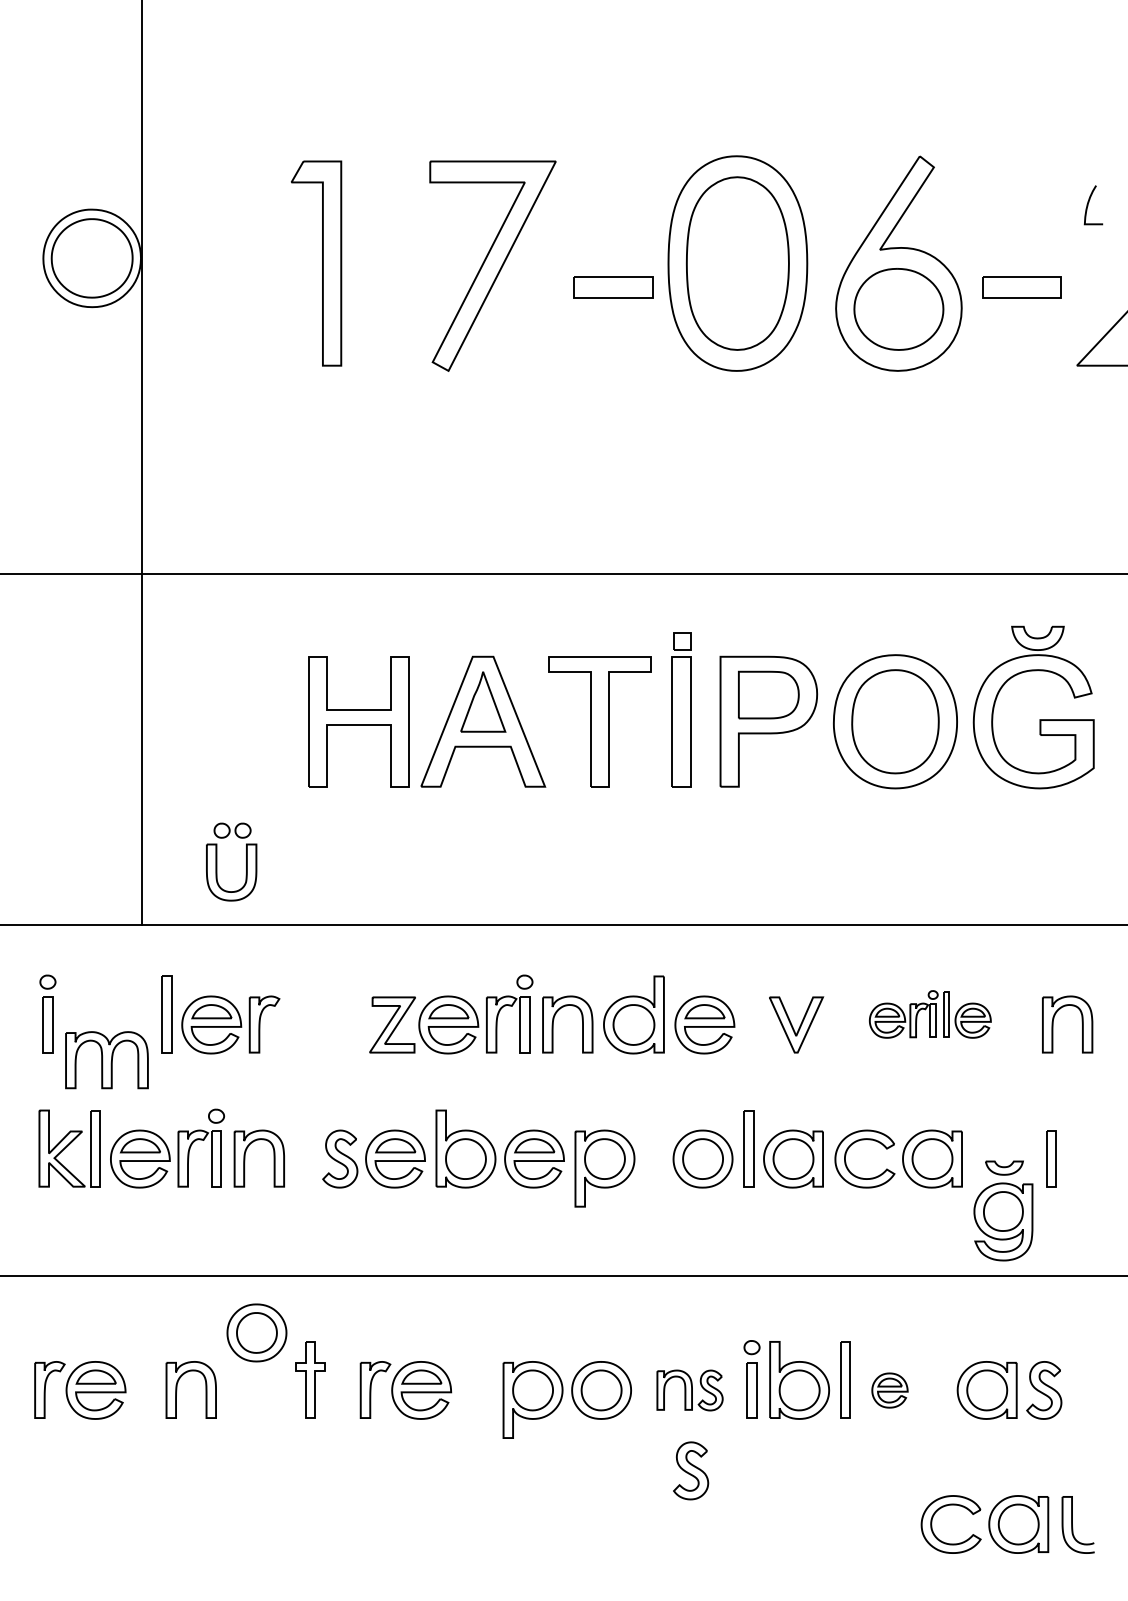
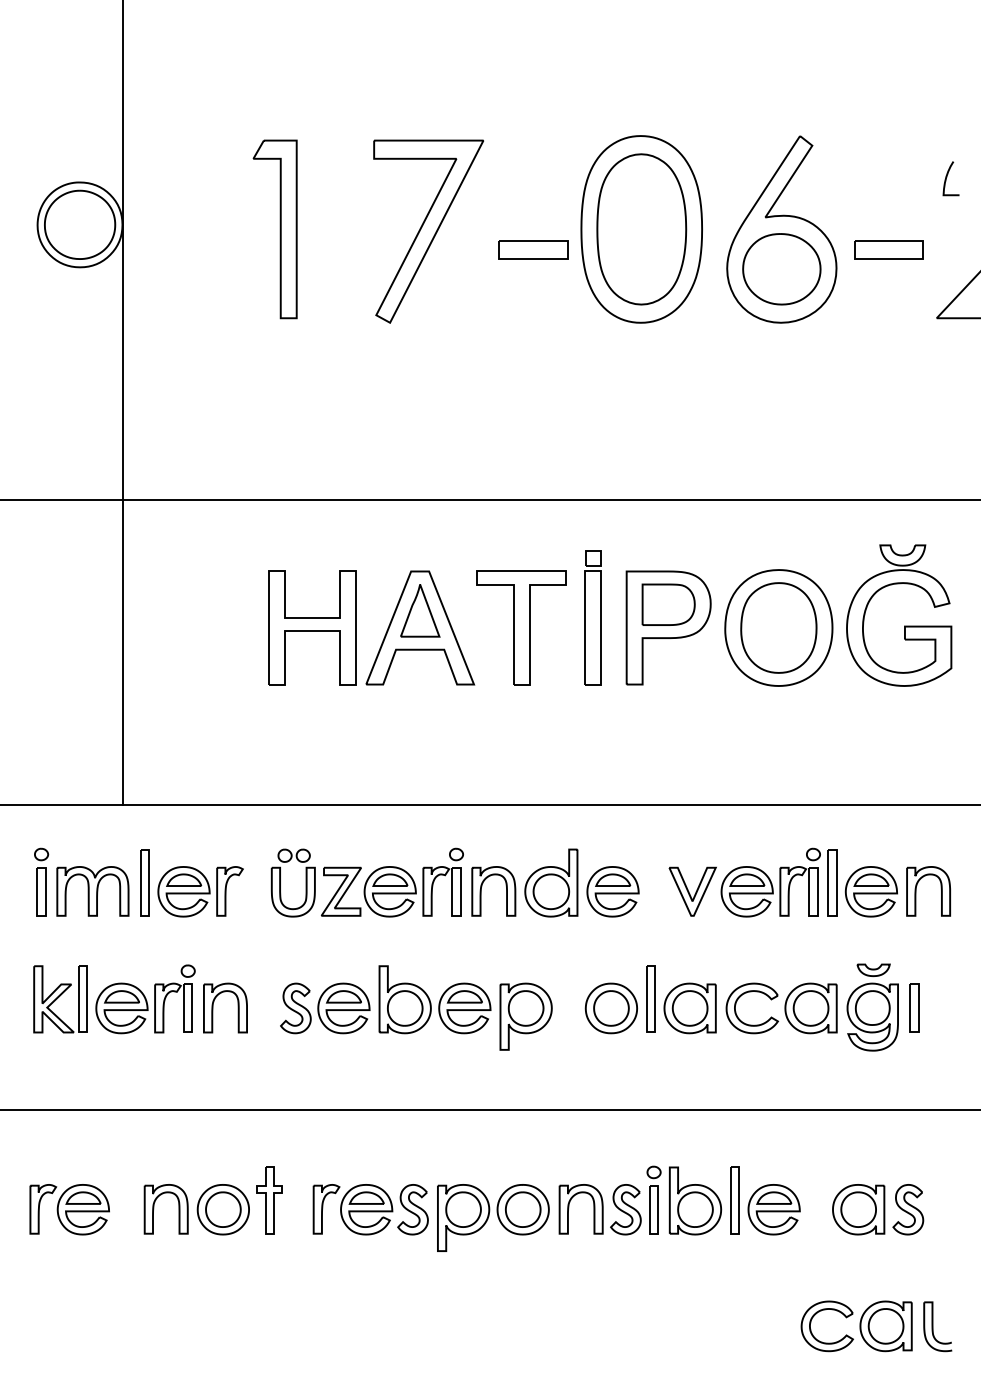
part: (216, 861) -> (280, 882), moved
part: (929, 1014) -> (808, 882), size x1.67
part: (106, 1060) -> (92, 891), moved
part: (1003, 1210) -> (872, 1007), moved
part: (255, 1332) -> (222, 1209), moved
part: (689, 1390) -> (599, 1209), size x1.43
part: (889, 1390) -> (773, 1209), size x1.67
part: (690, 1470) -> (412, 1209), moved

